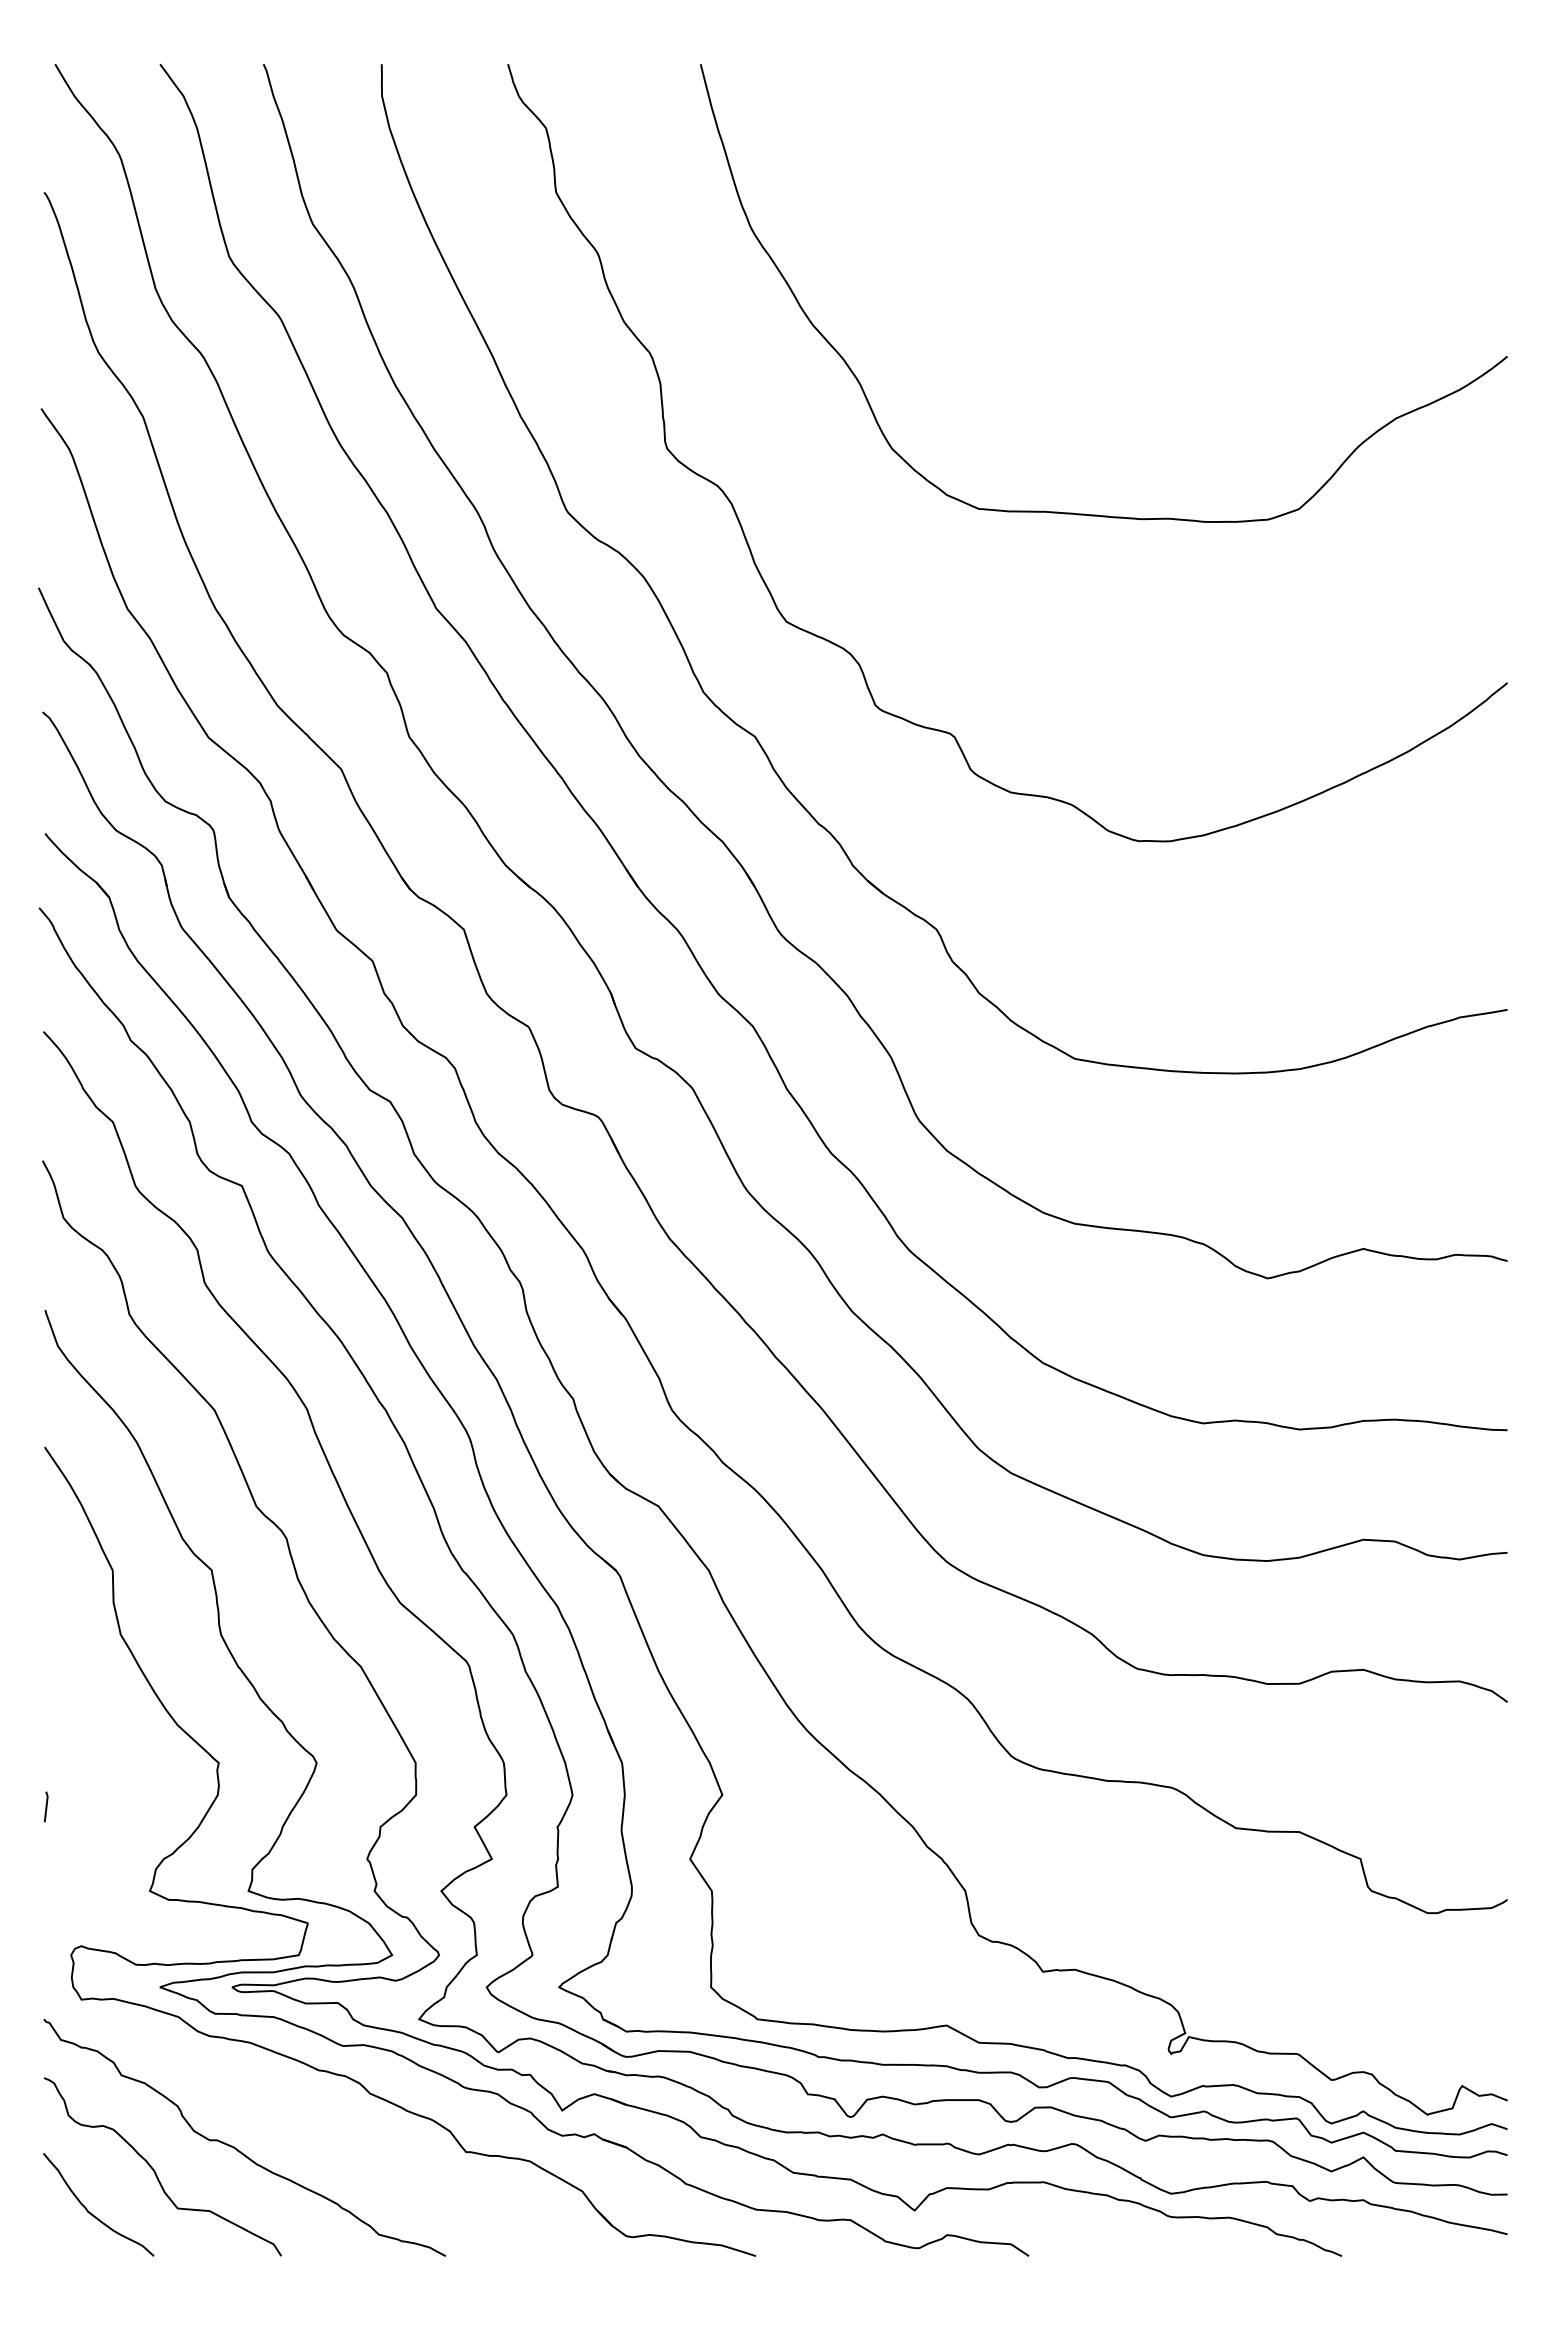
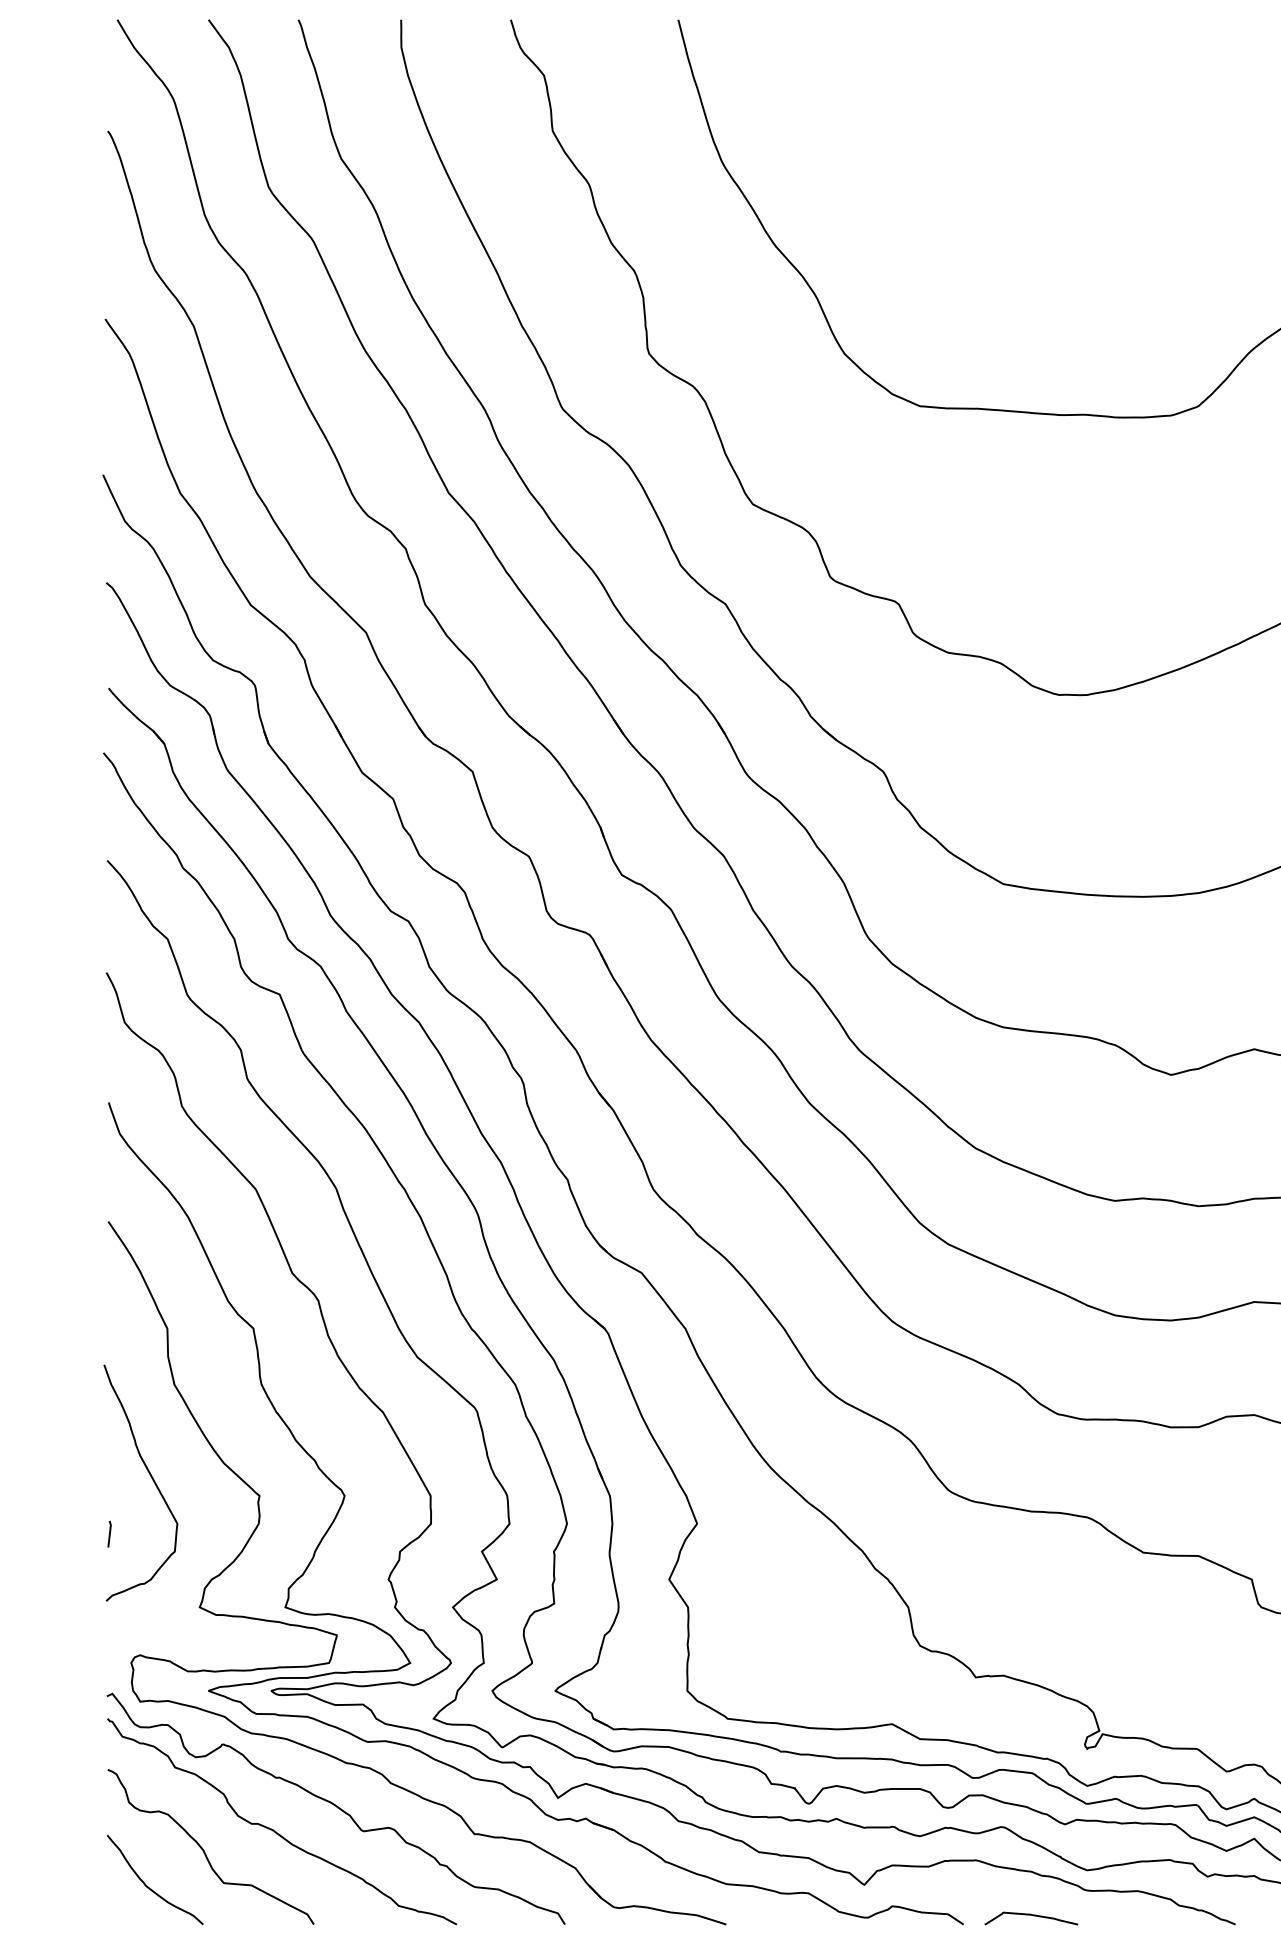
curve: (92, 1739) -> (149, 1475), added
curve: (307, 2121) -> (336, 1807), added
curve: (1108, 2246) -> (1032, 1916), added

